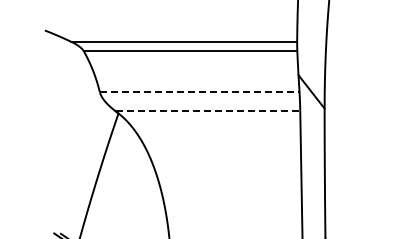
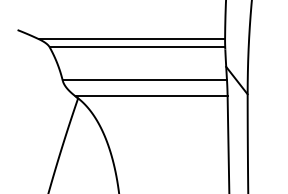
line: (199, 91) -> (144, 80), dashed -> solid
line: (208, 111) -> (152, 96), dashed -> solid

